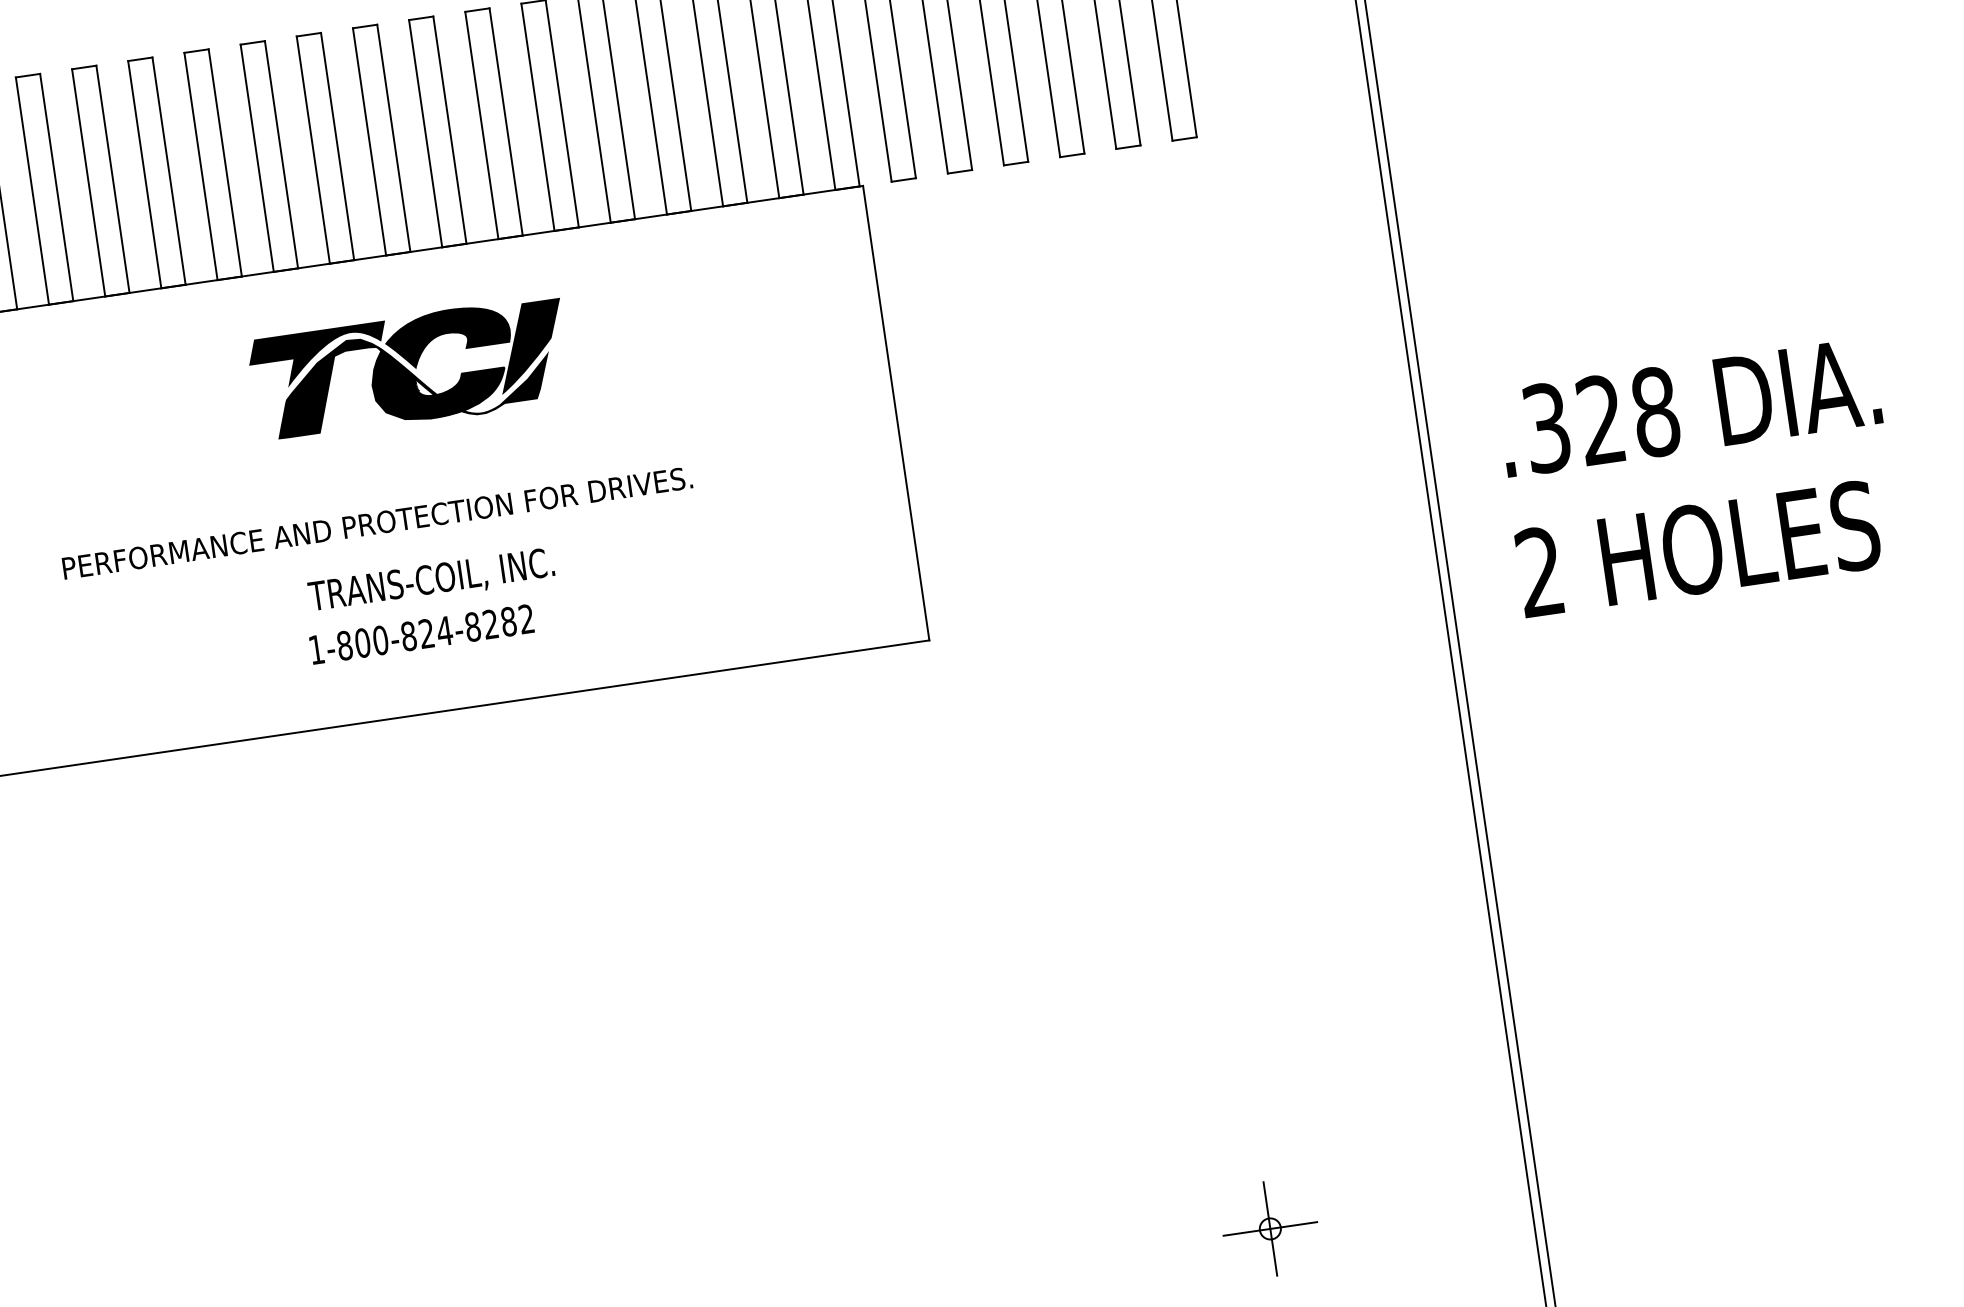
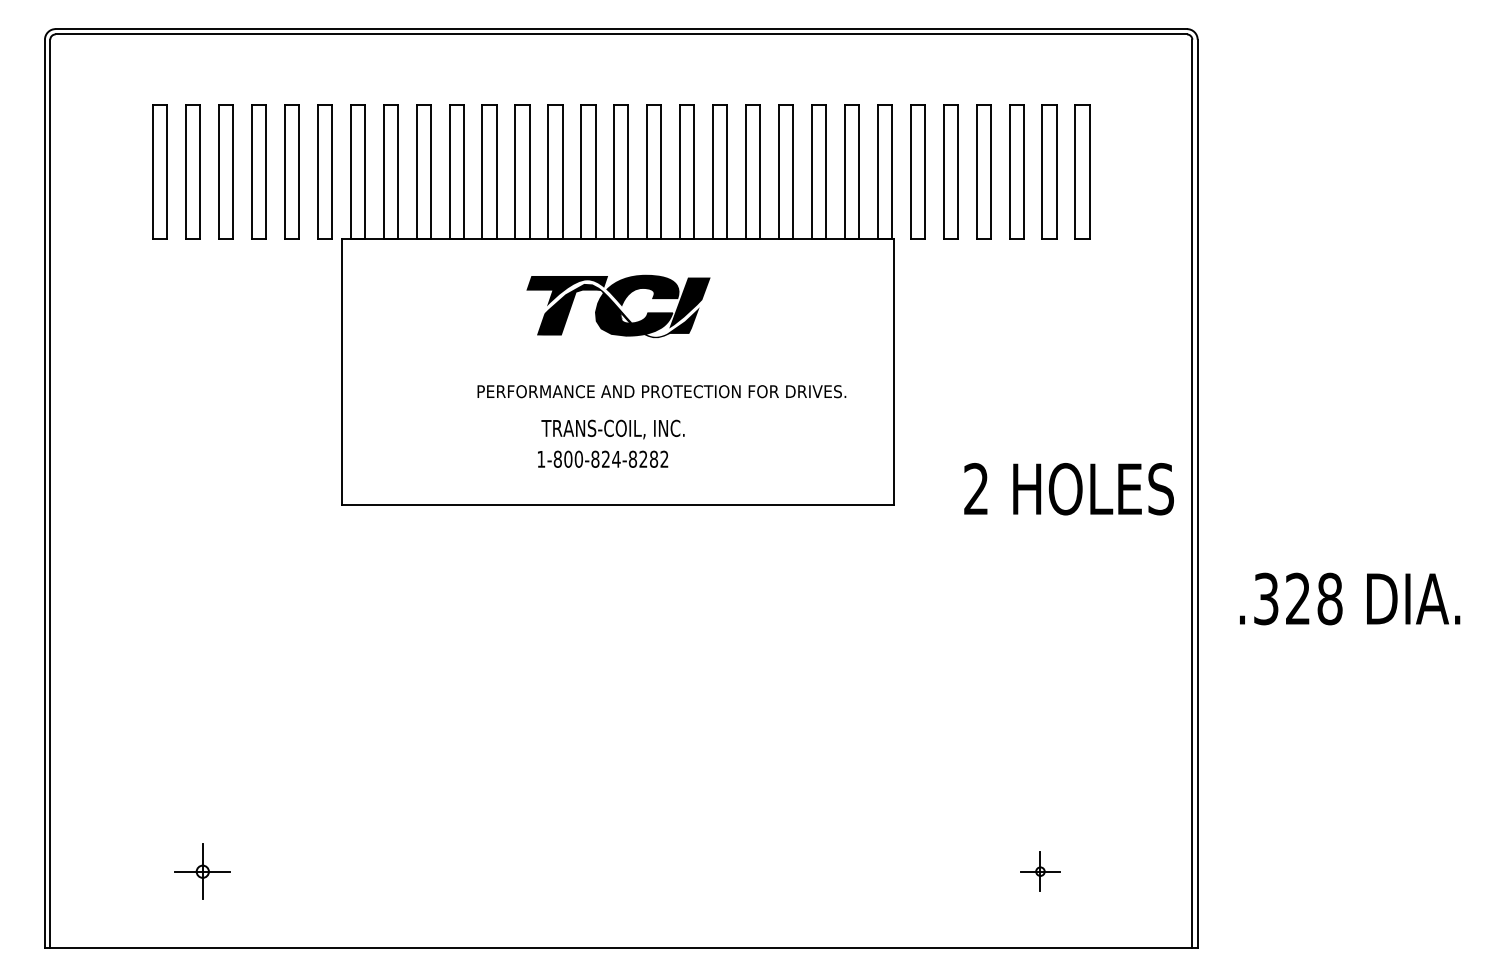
text: (1690, 406) -> (1350, 598), moved
text: (376, 522) -> (661, 391), moved
text: (1697, 549) -> (1068, 489), moved
part: (1270, 1228) -> (1040, 871), size x0.7

